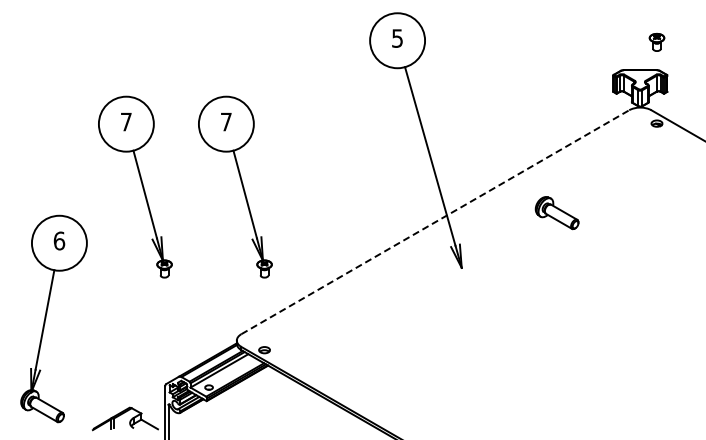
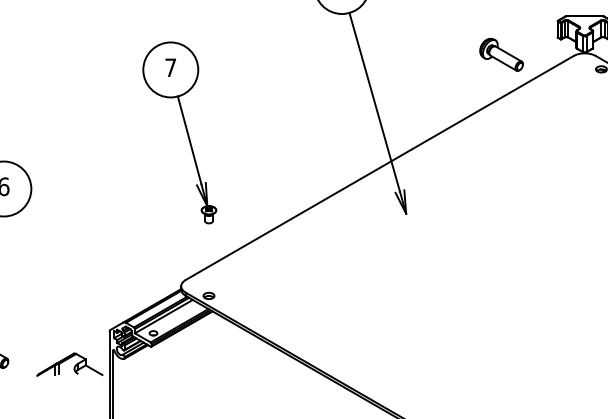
part: (141, 185) -> (85, 131), removed
part: (556, 213) -> (500, 55), moved
line: (435, 222) -> (379, 168), dashed -> solid

